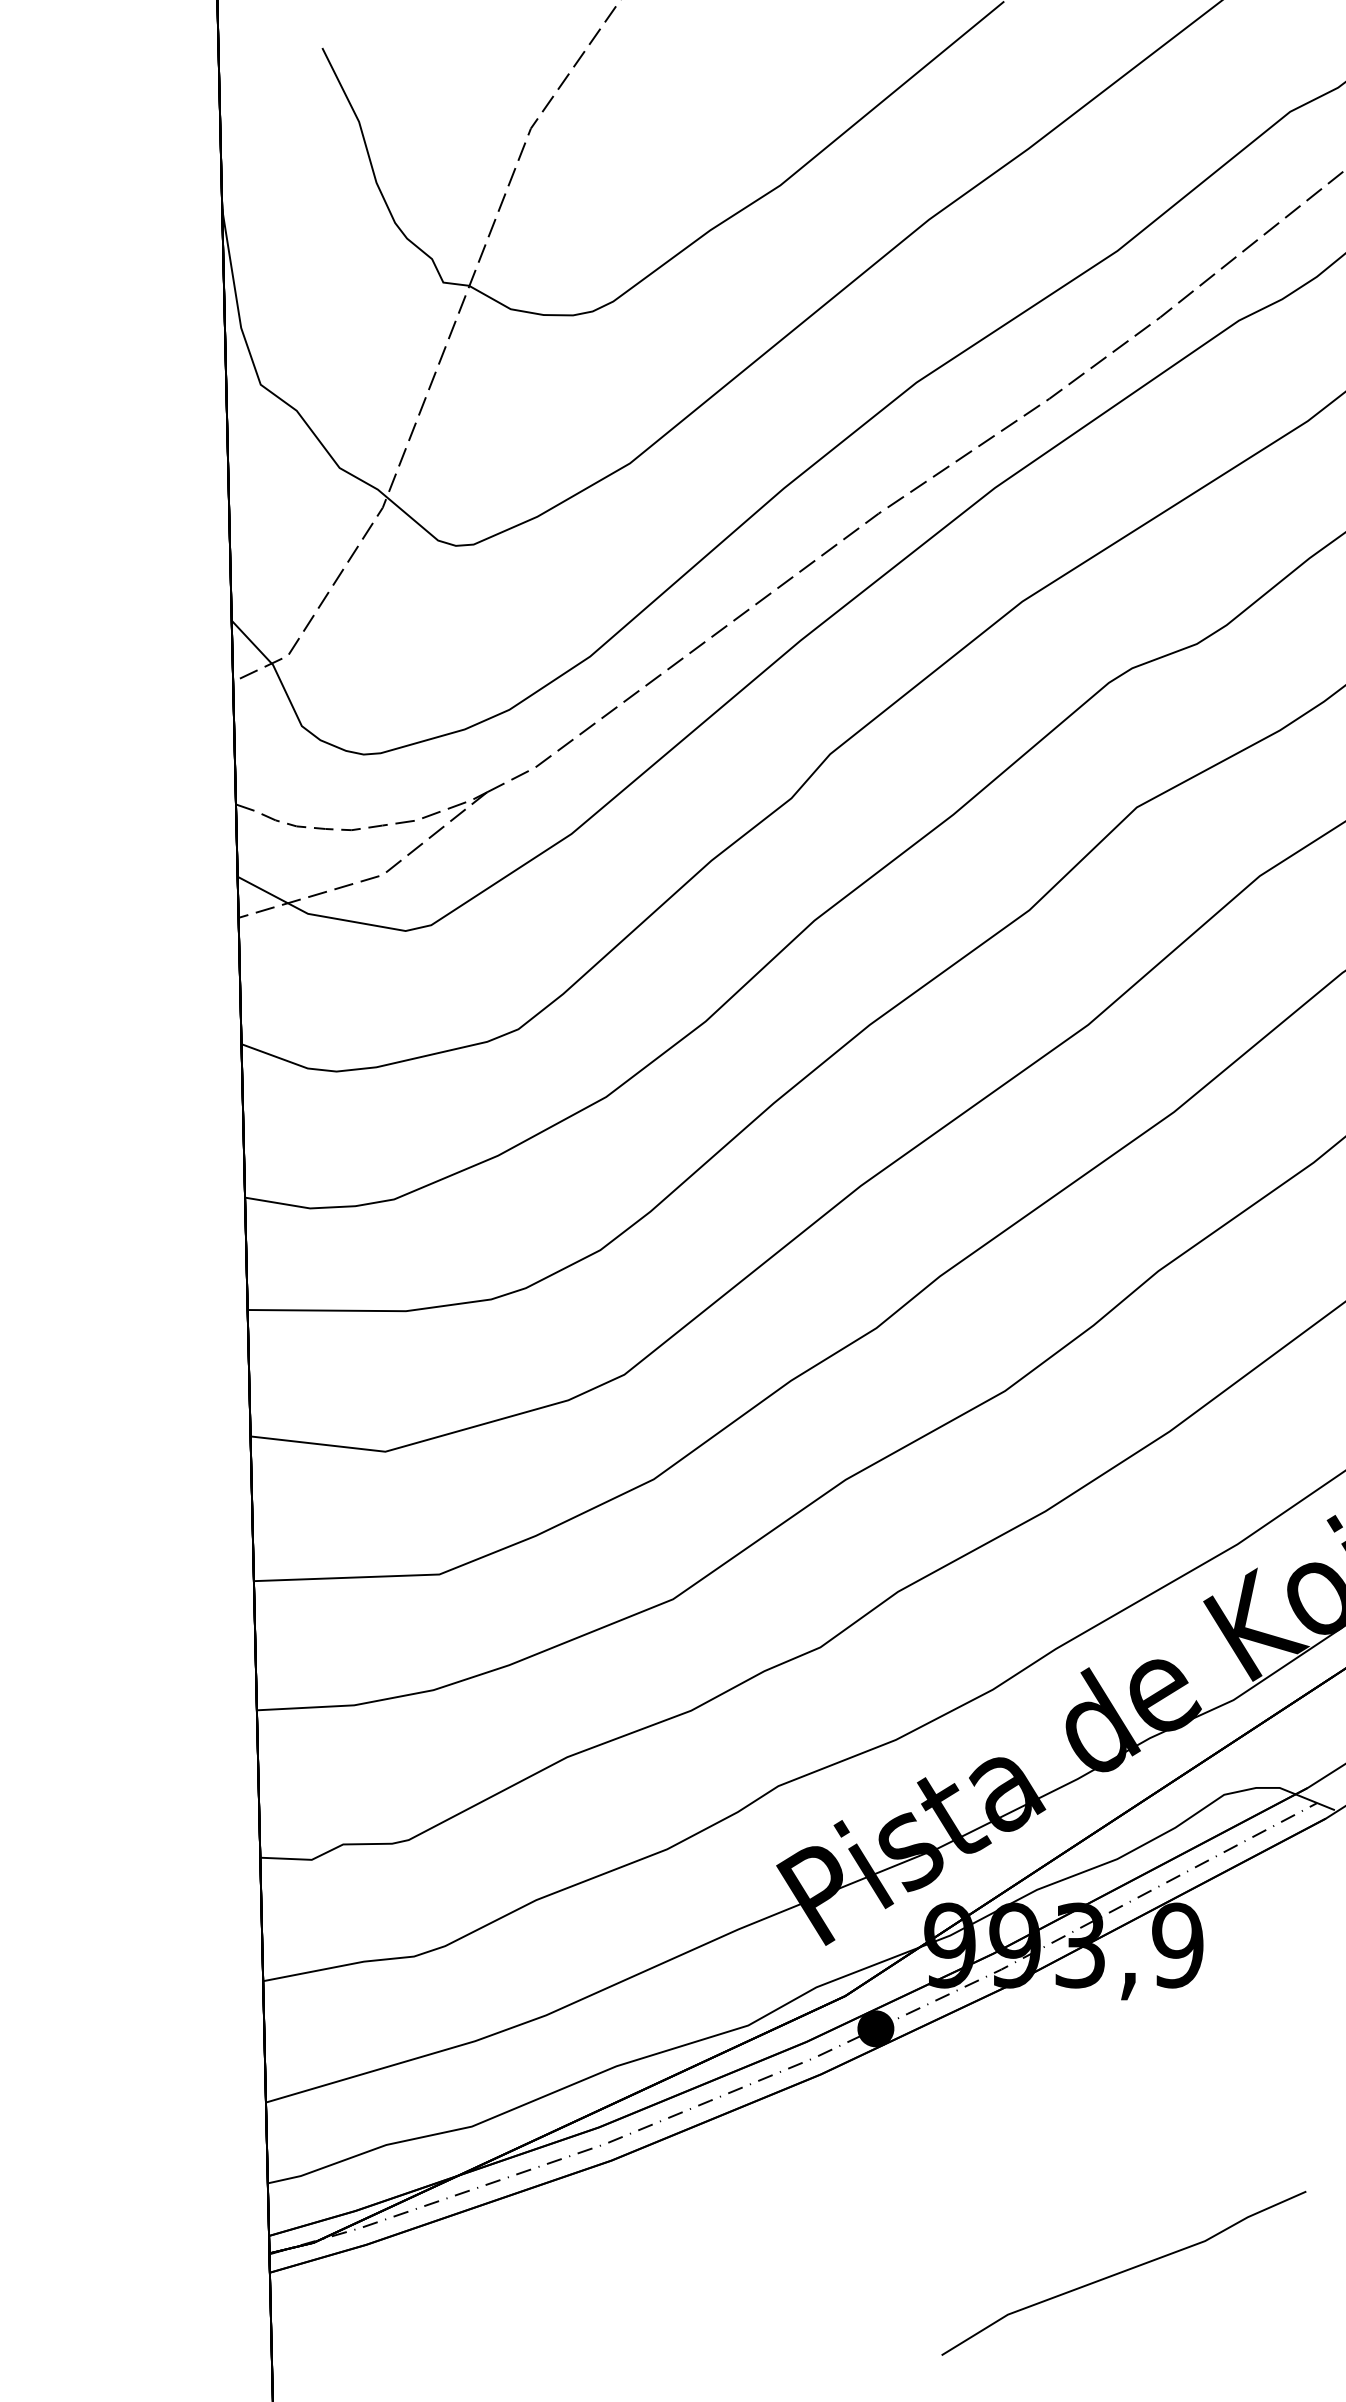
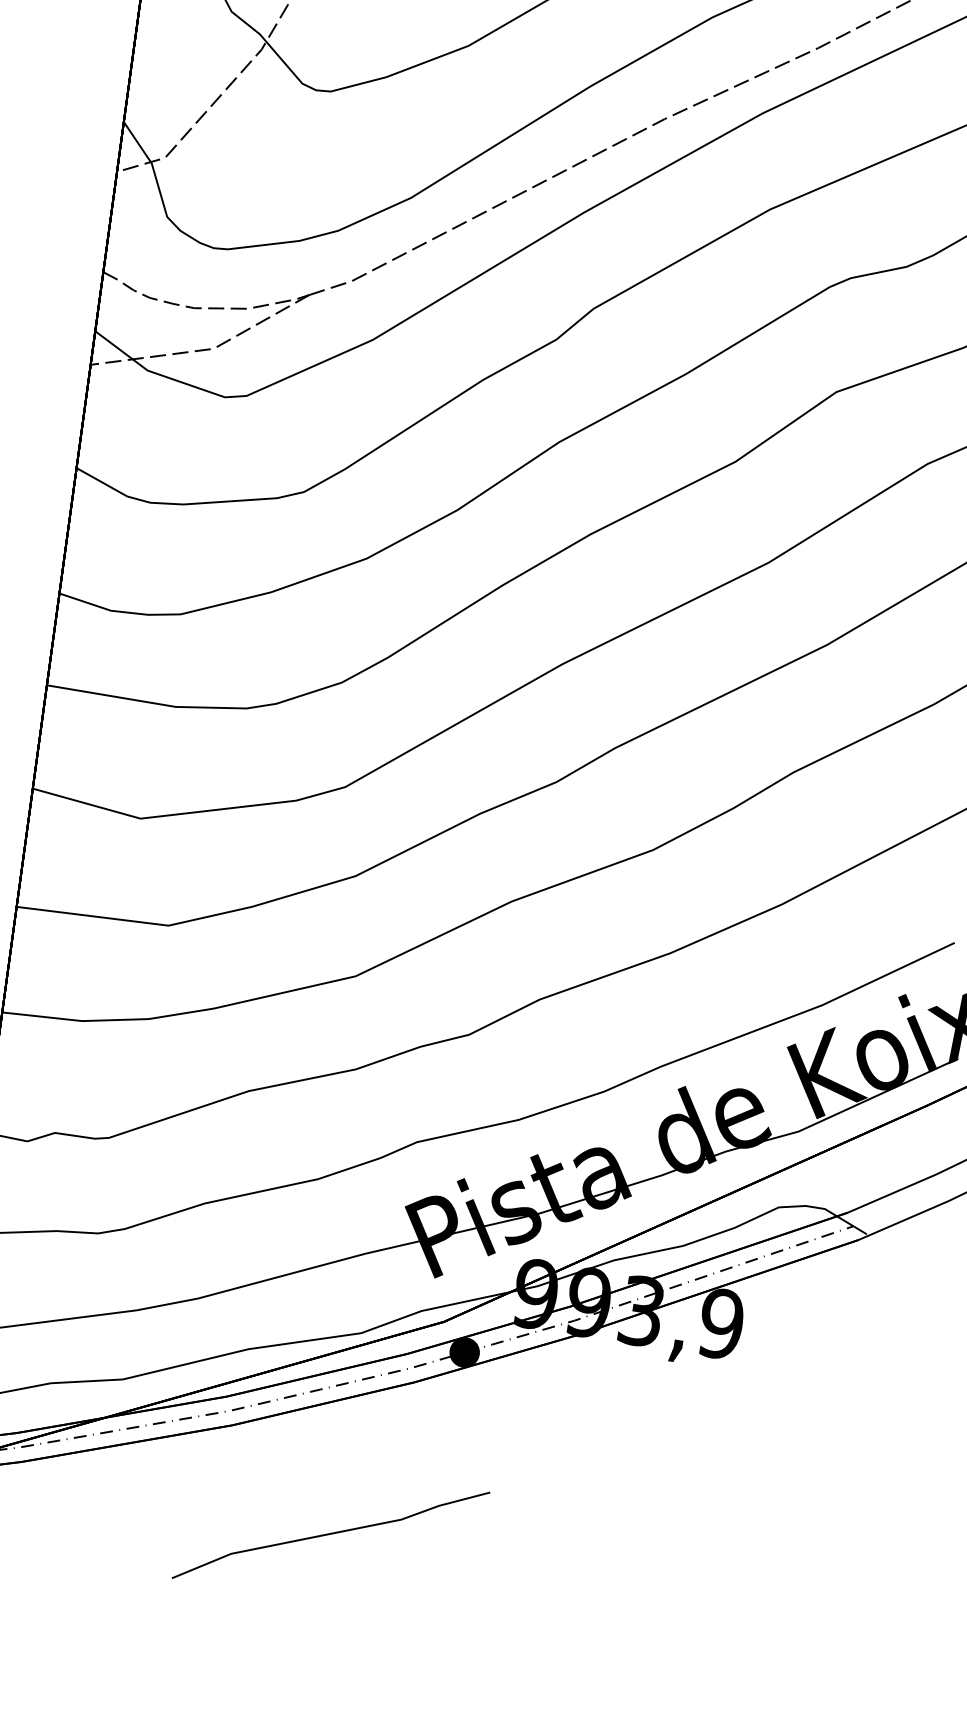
line: (1123, 2272) -> (330, 1534), moved

